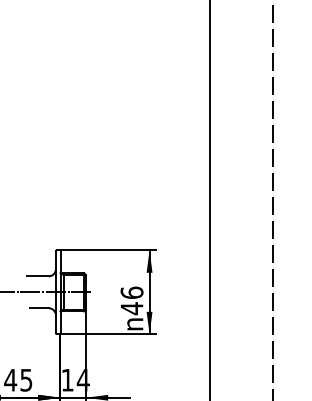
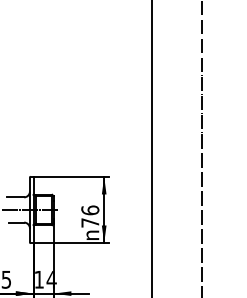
text: (132, 308) -> (90, 222), 46 -> 76

